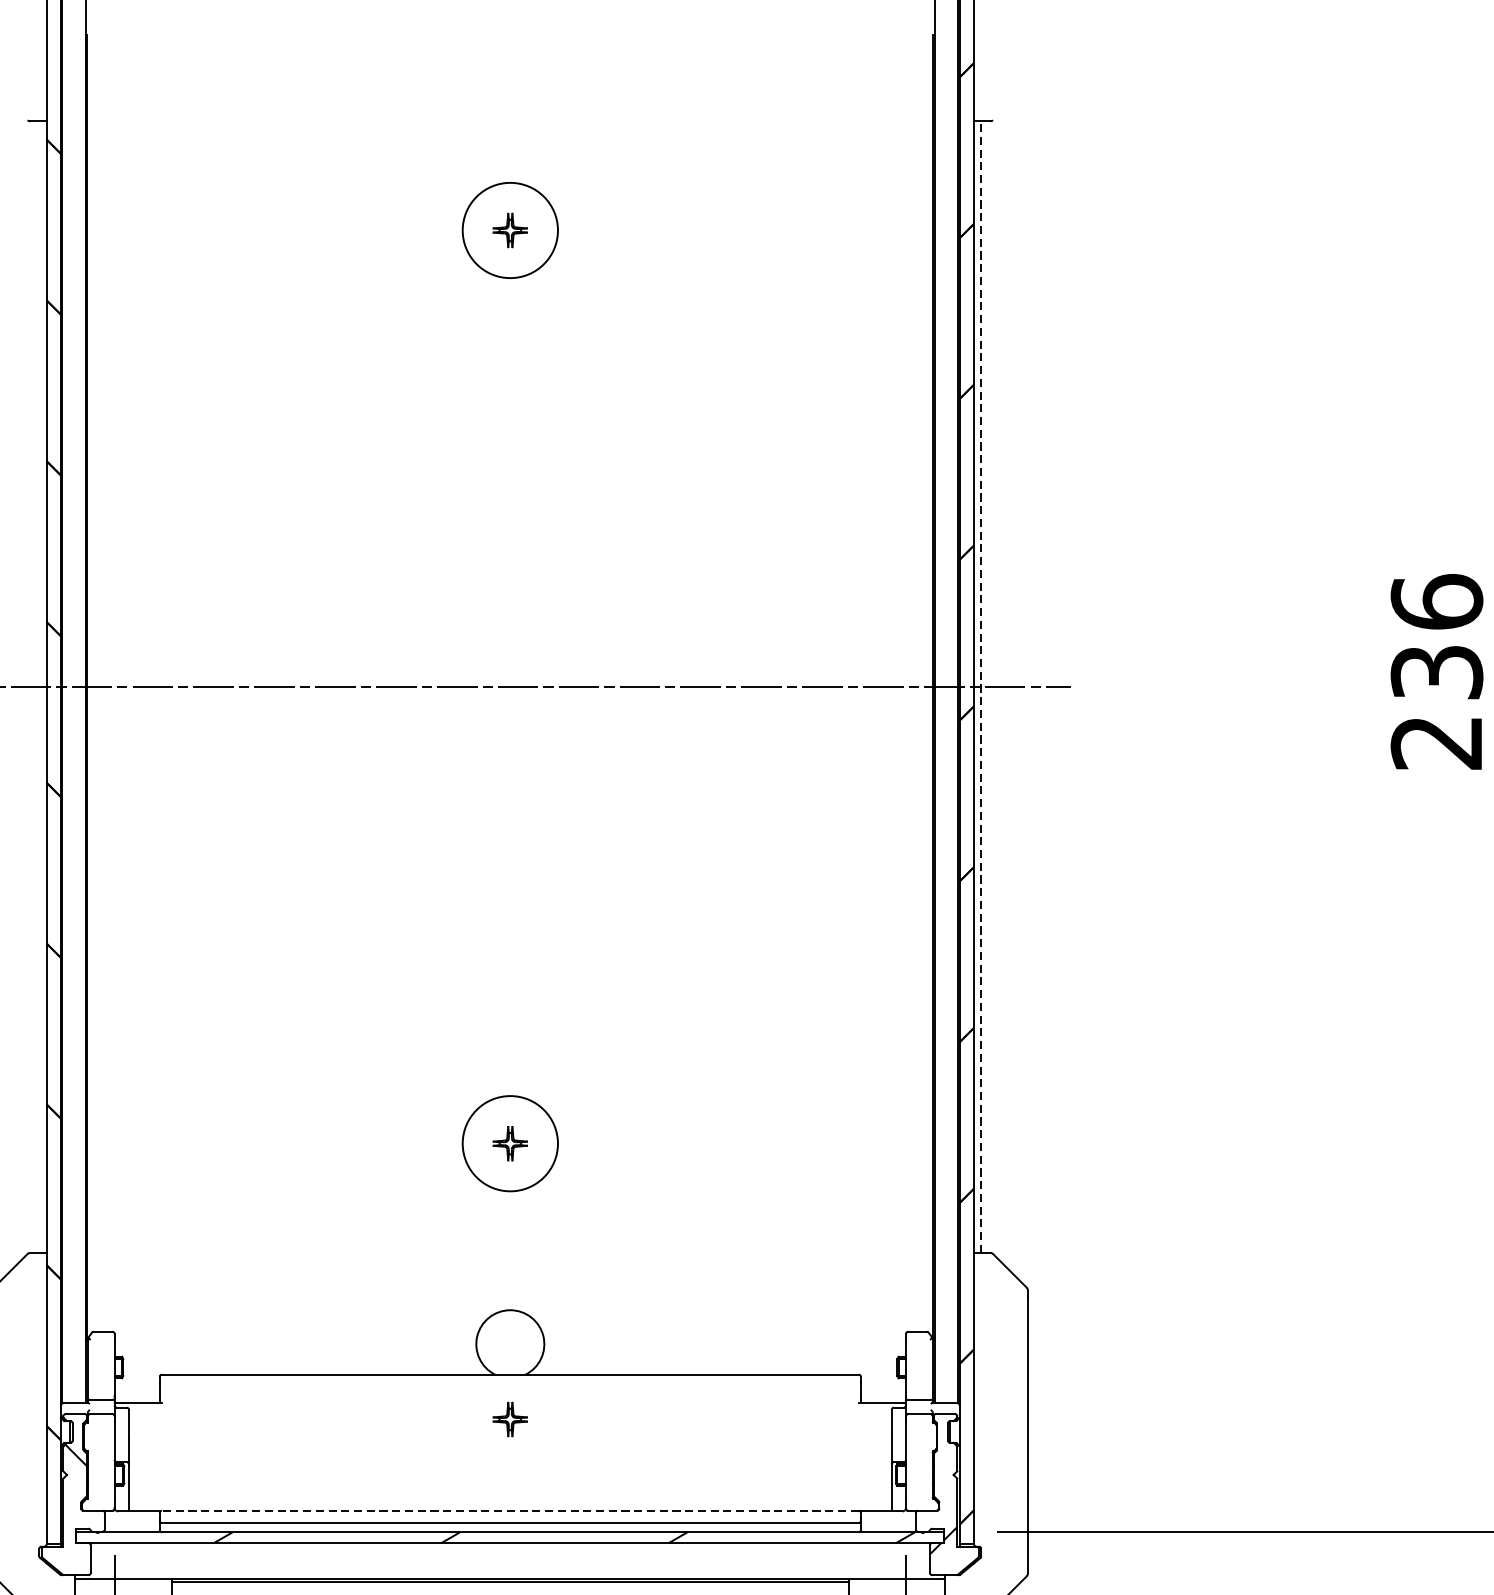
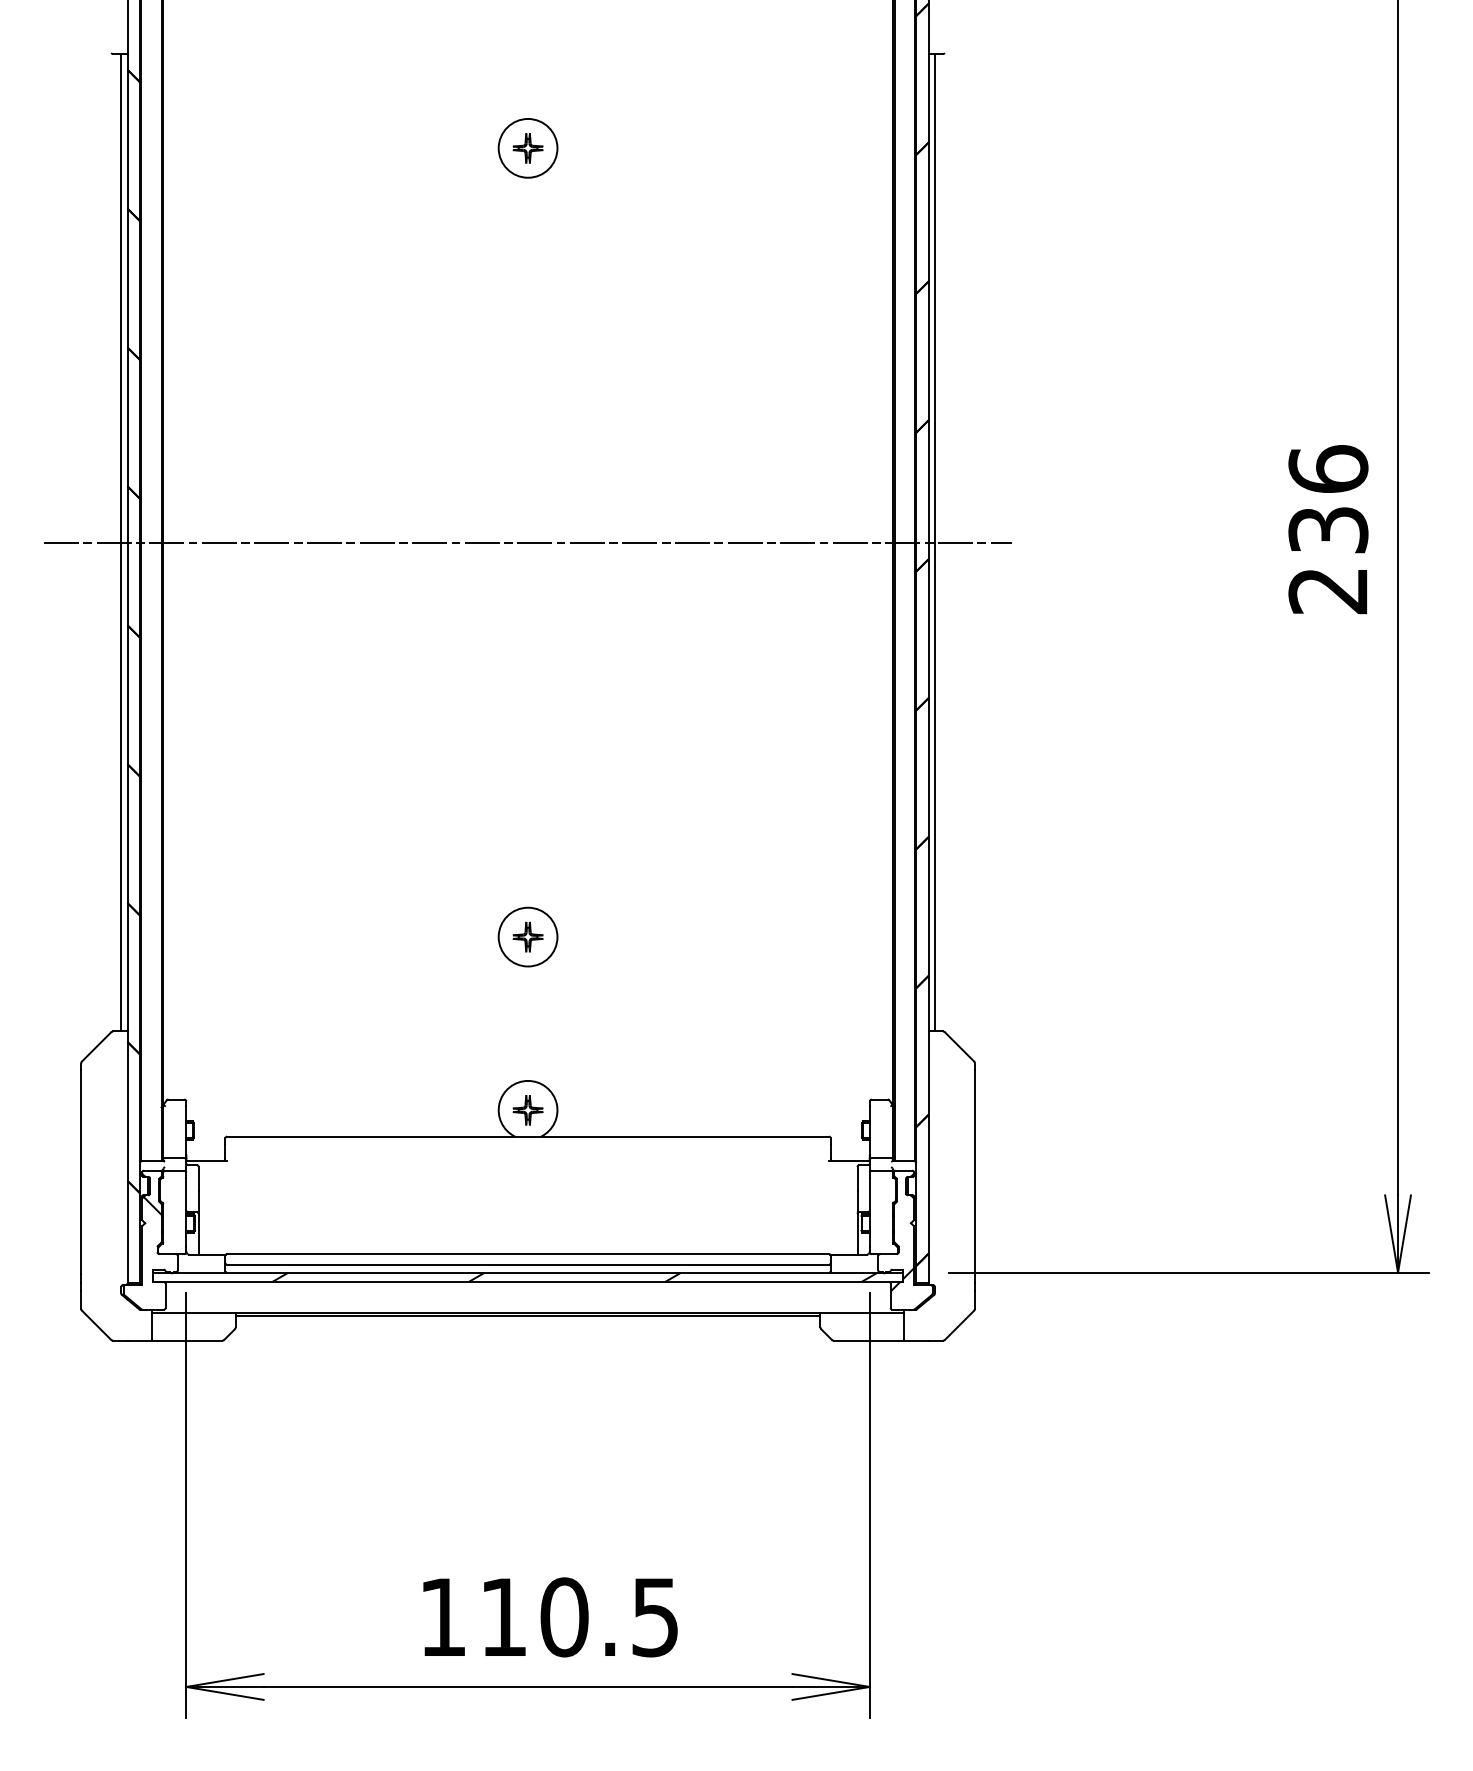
circle: (509, 229) -> (527, 147), size x0.71
line: (39, 686) -> (121, 542), added
line: (980, 686) -> (934, 542), dashed -> solid
circle: (509, 1142) -> (527, 936), size x0.71
part: (509, 1419) -> (527, 1110), moved
line: (510, 1511) -> (528, 1254), dashed -> solid

